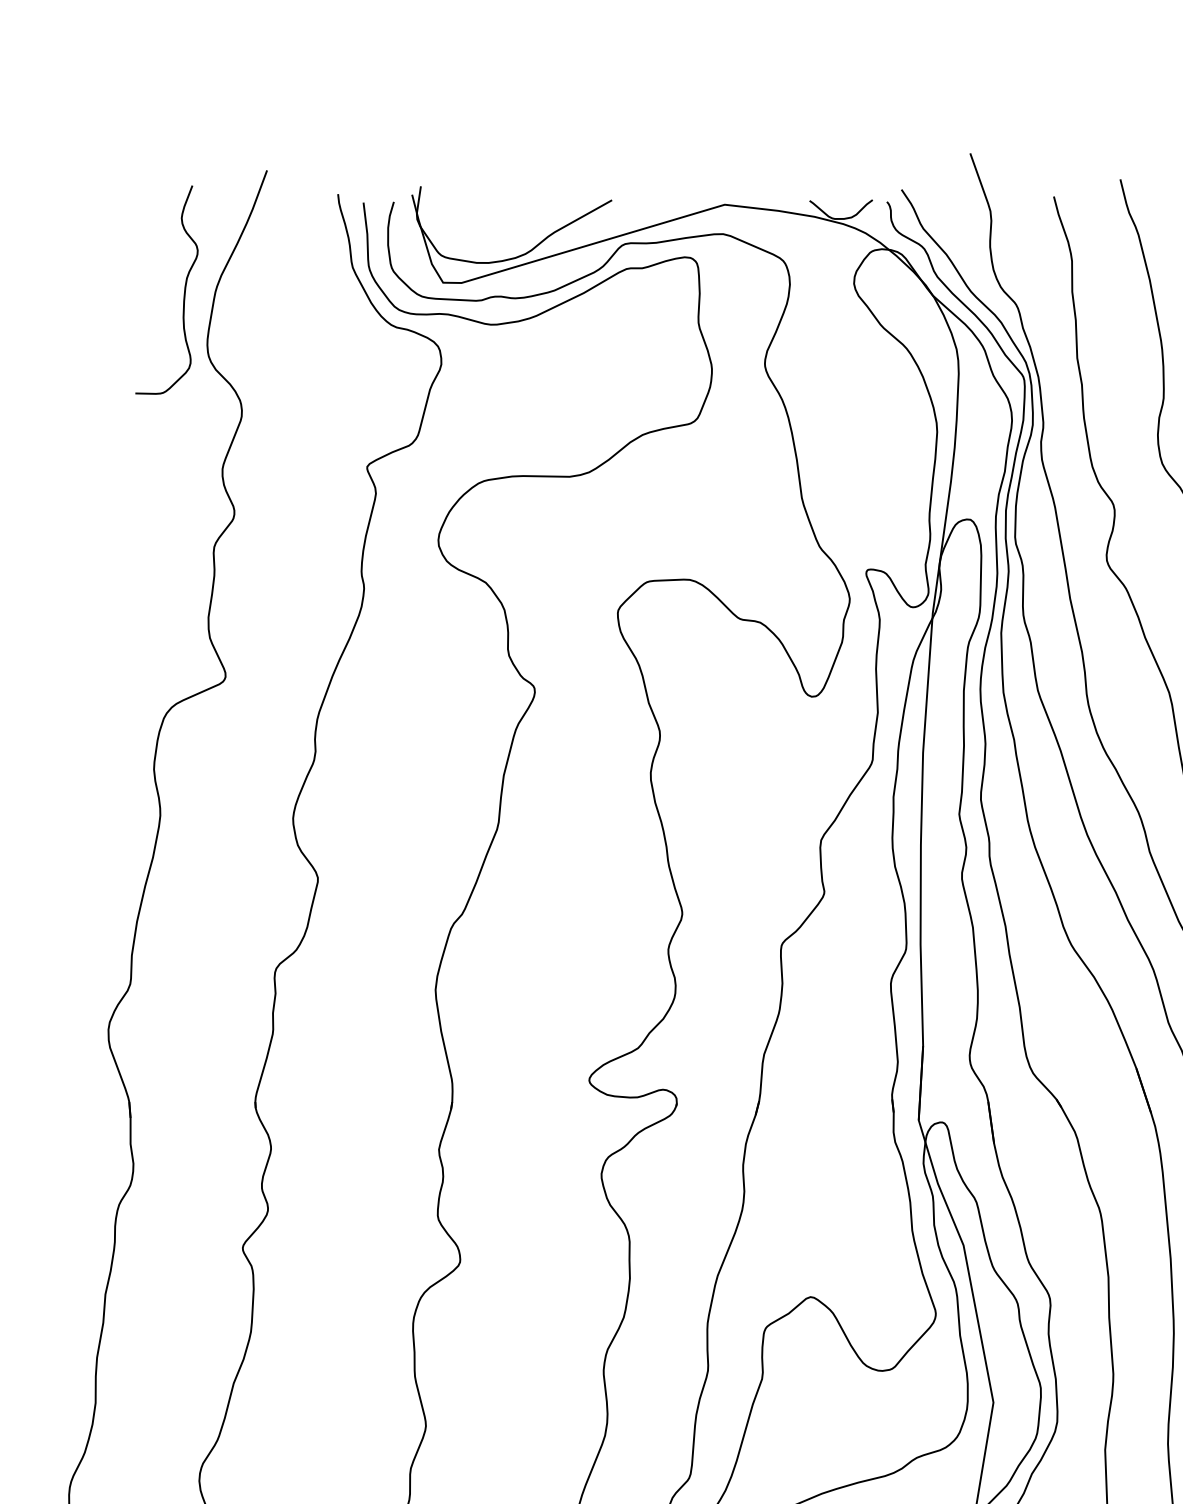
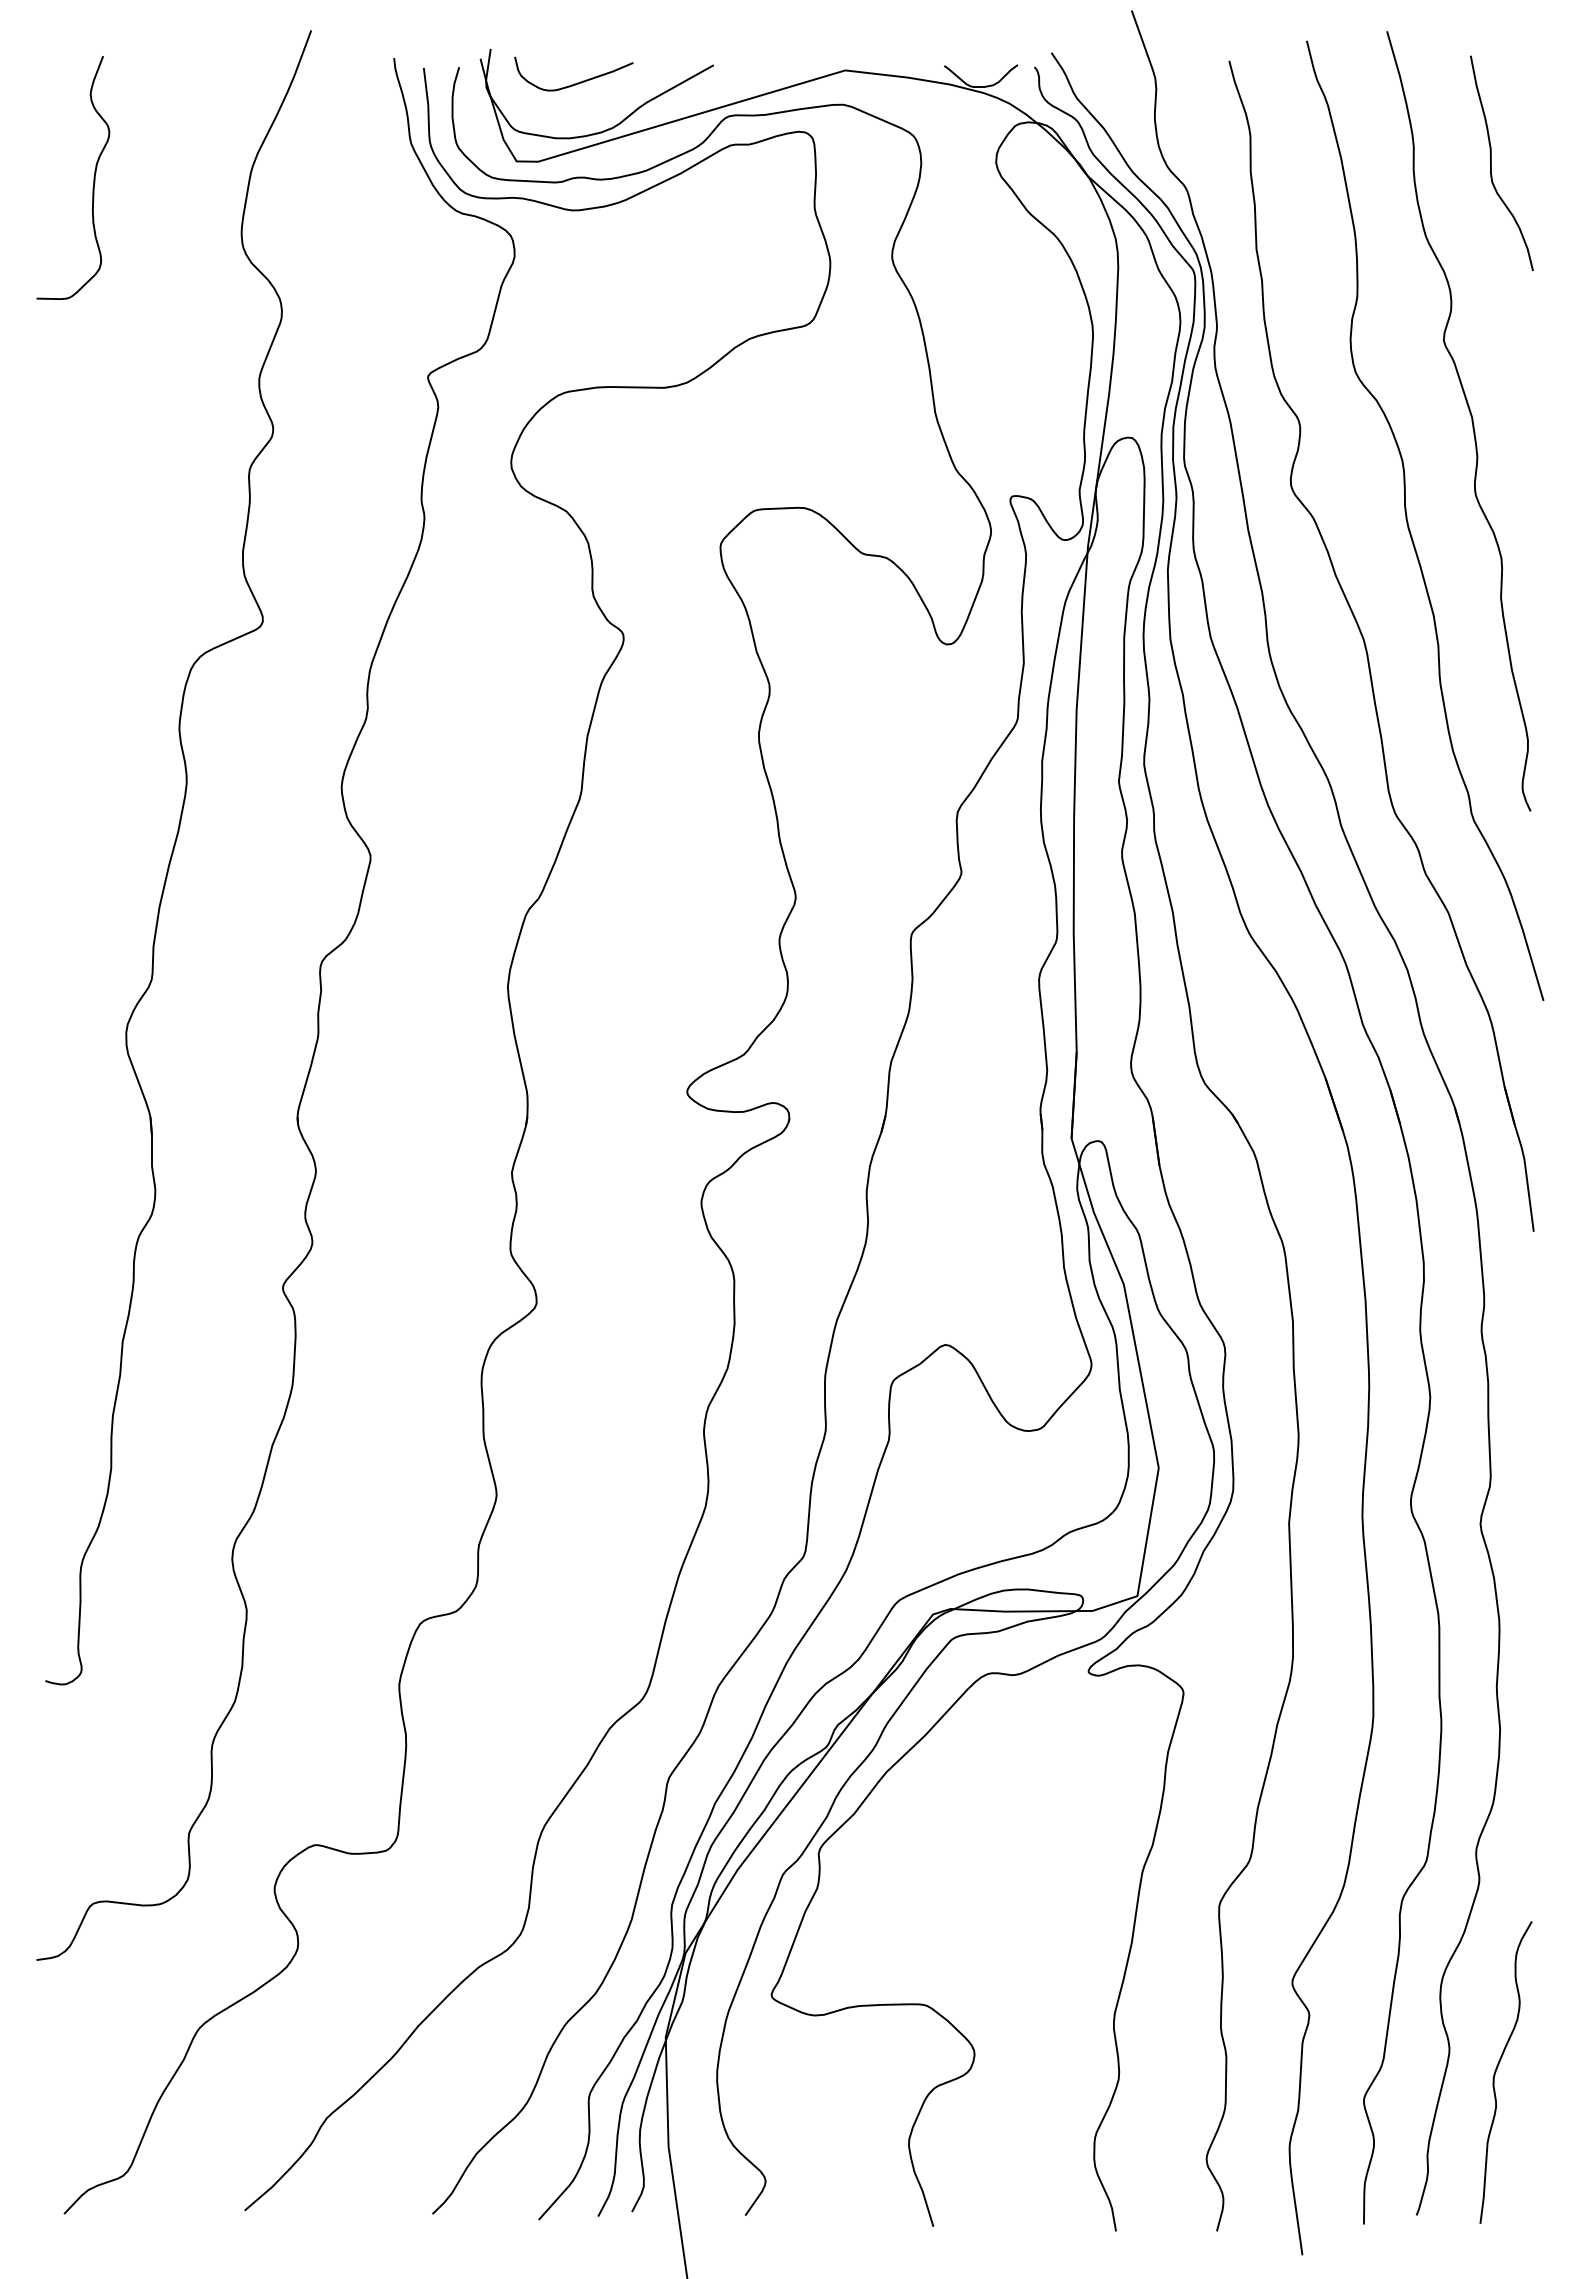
curve: (495, 215) -> (577, 82), added
curve: (184, 289) -> (93, 177), moved

